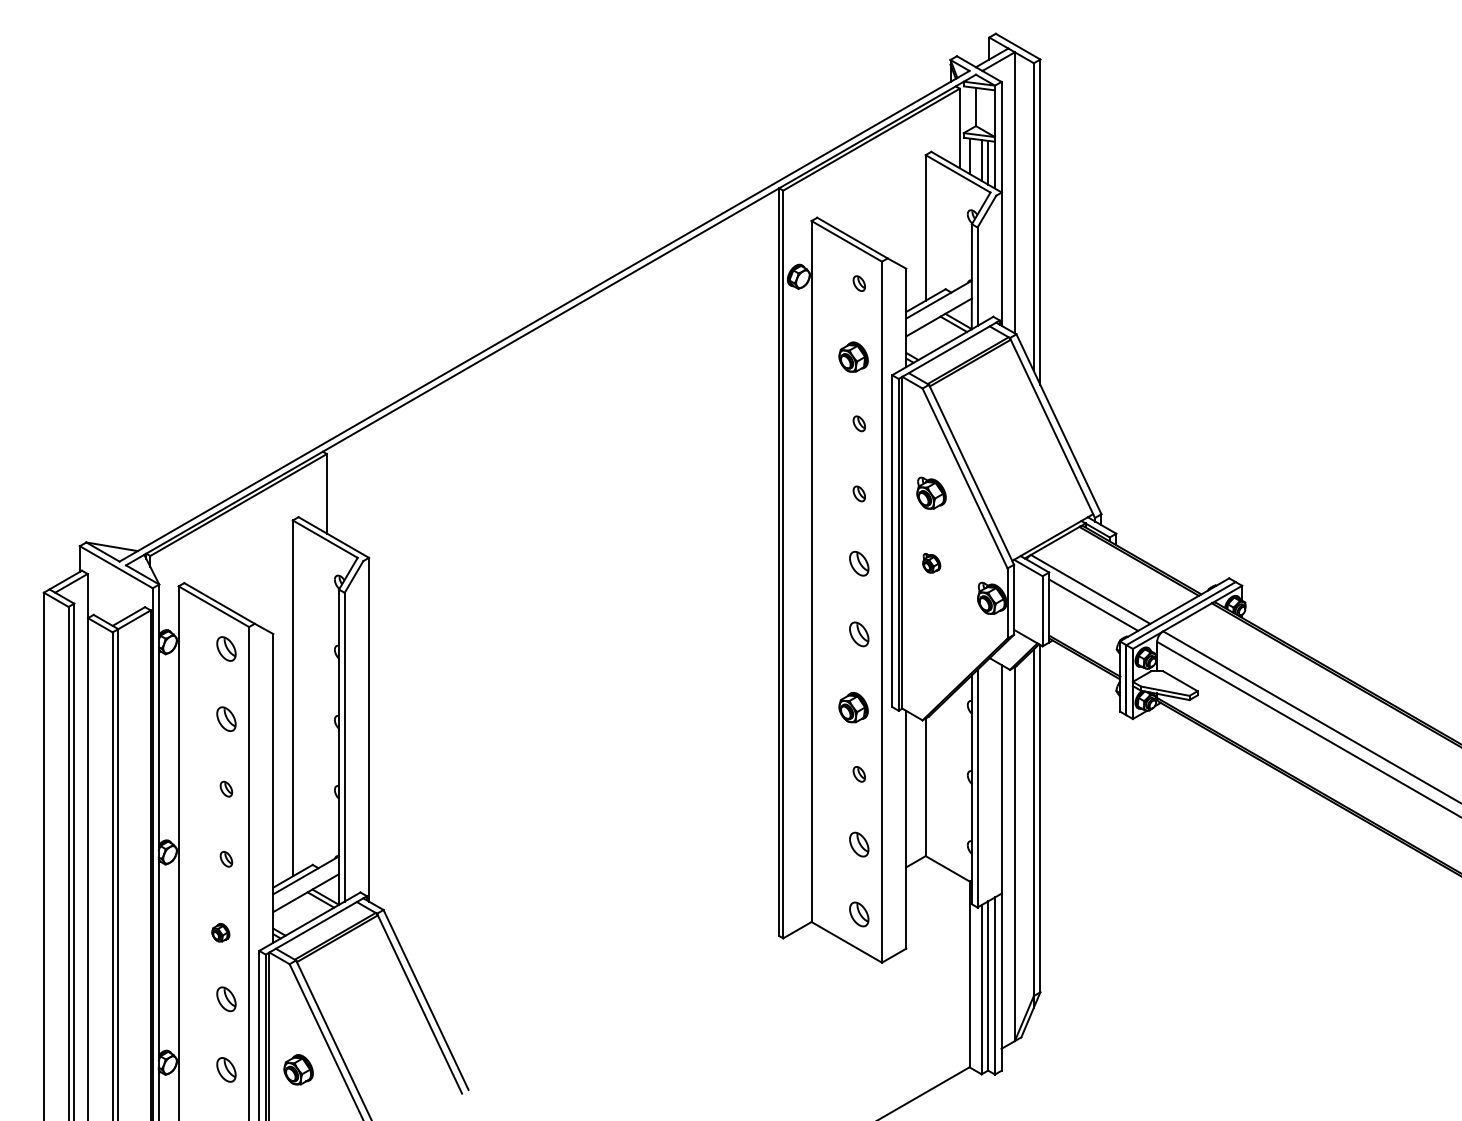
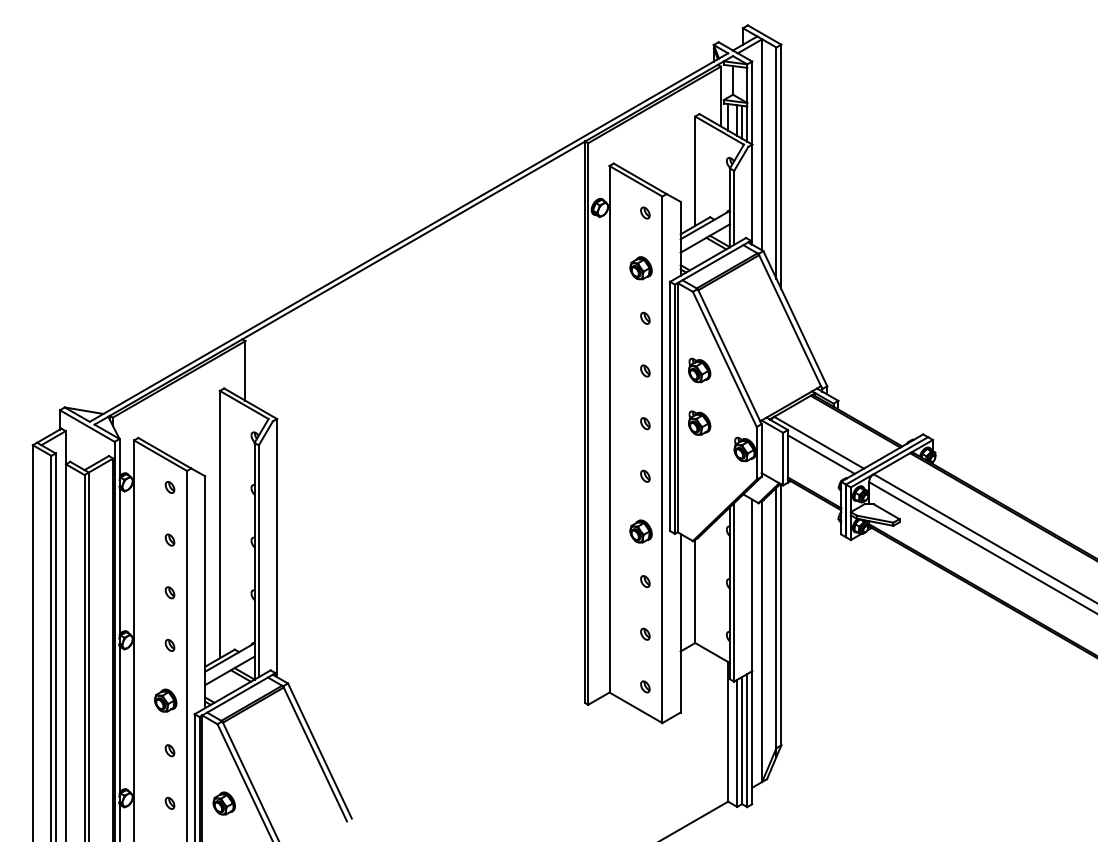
part: (931, 562) -> (699, 422), size x1.67
part: (859, 563) -> (645, 423), size x0.62
part: (859, 633) -> (645, 475), size x0.62
part: (225, 649) -> (169, 487), size x0.62
part: (225, 718) -> (169, 539), size x0.62
part: (859, 843) -> (645, 633), size x0.62
part: (859, 913) -> (645, 686), size x0.62
part: (220, 932) -> (165, 700), size x1.67
part: (225, 999) -> (169, 750), size x0.62
part: (225, 1068) -> (169, 802), size x0.62

